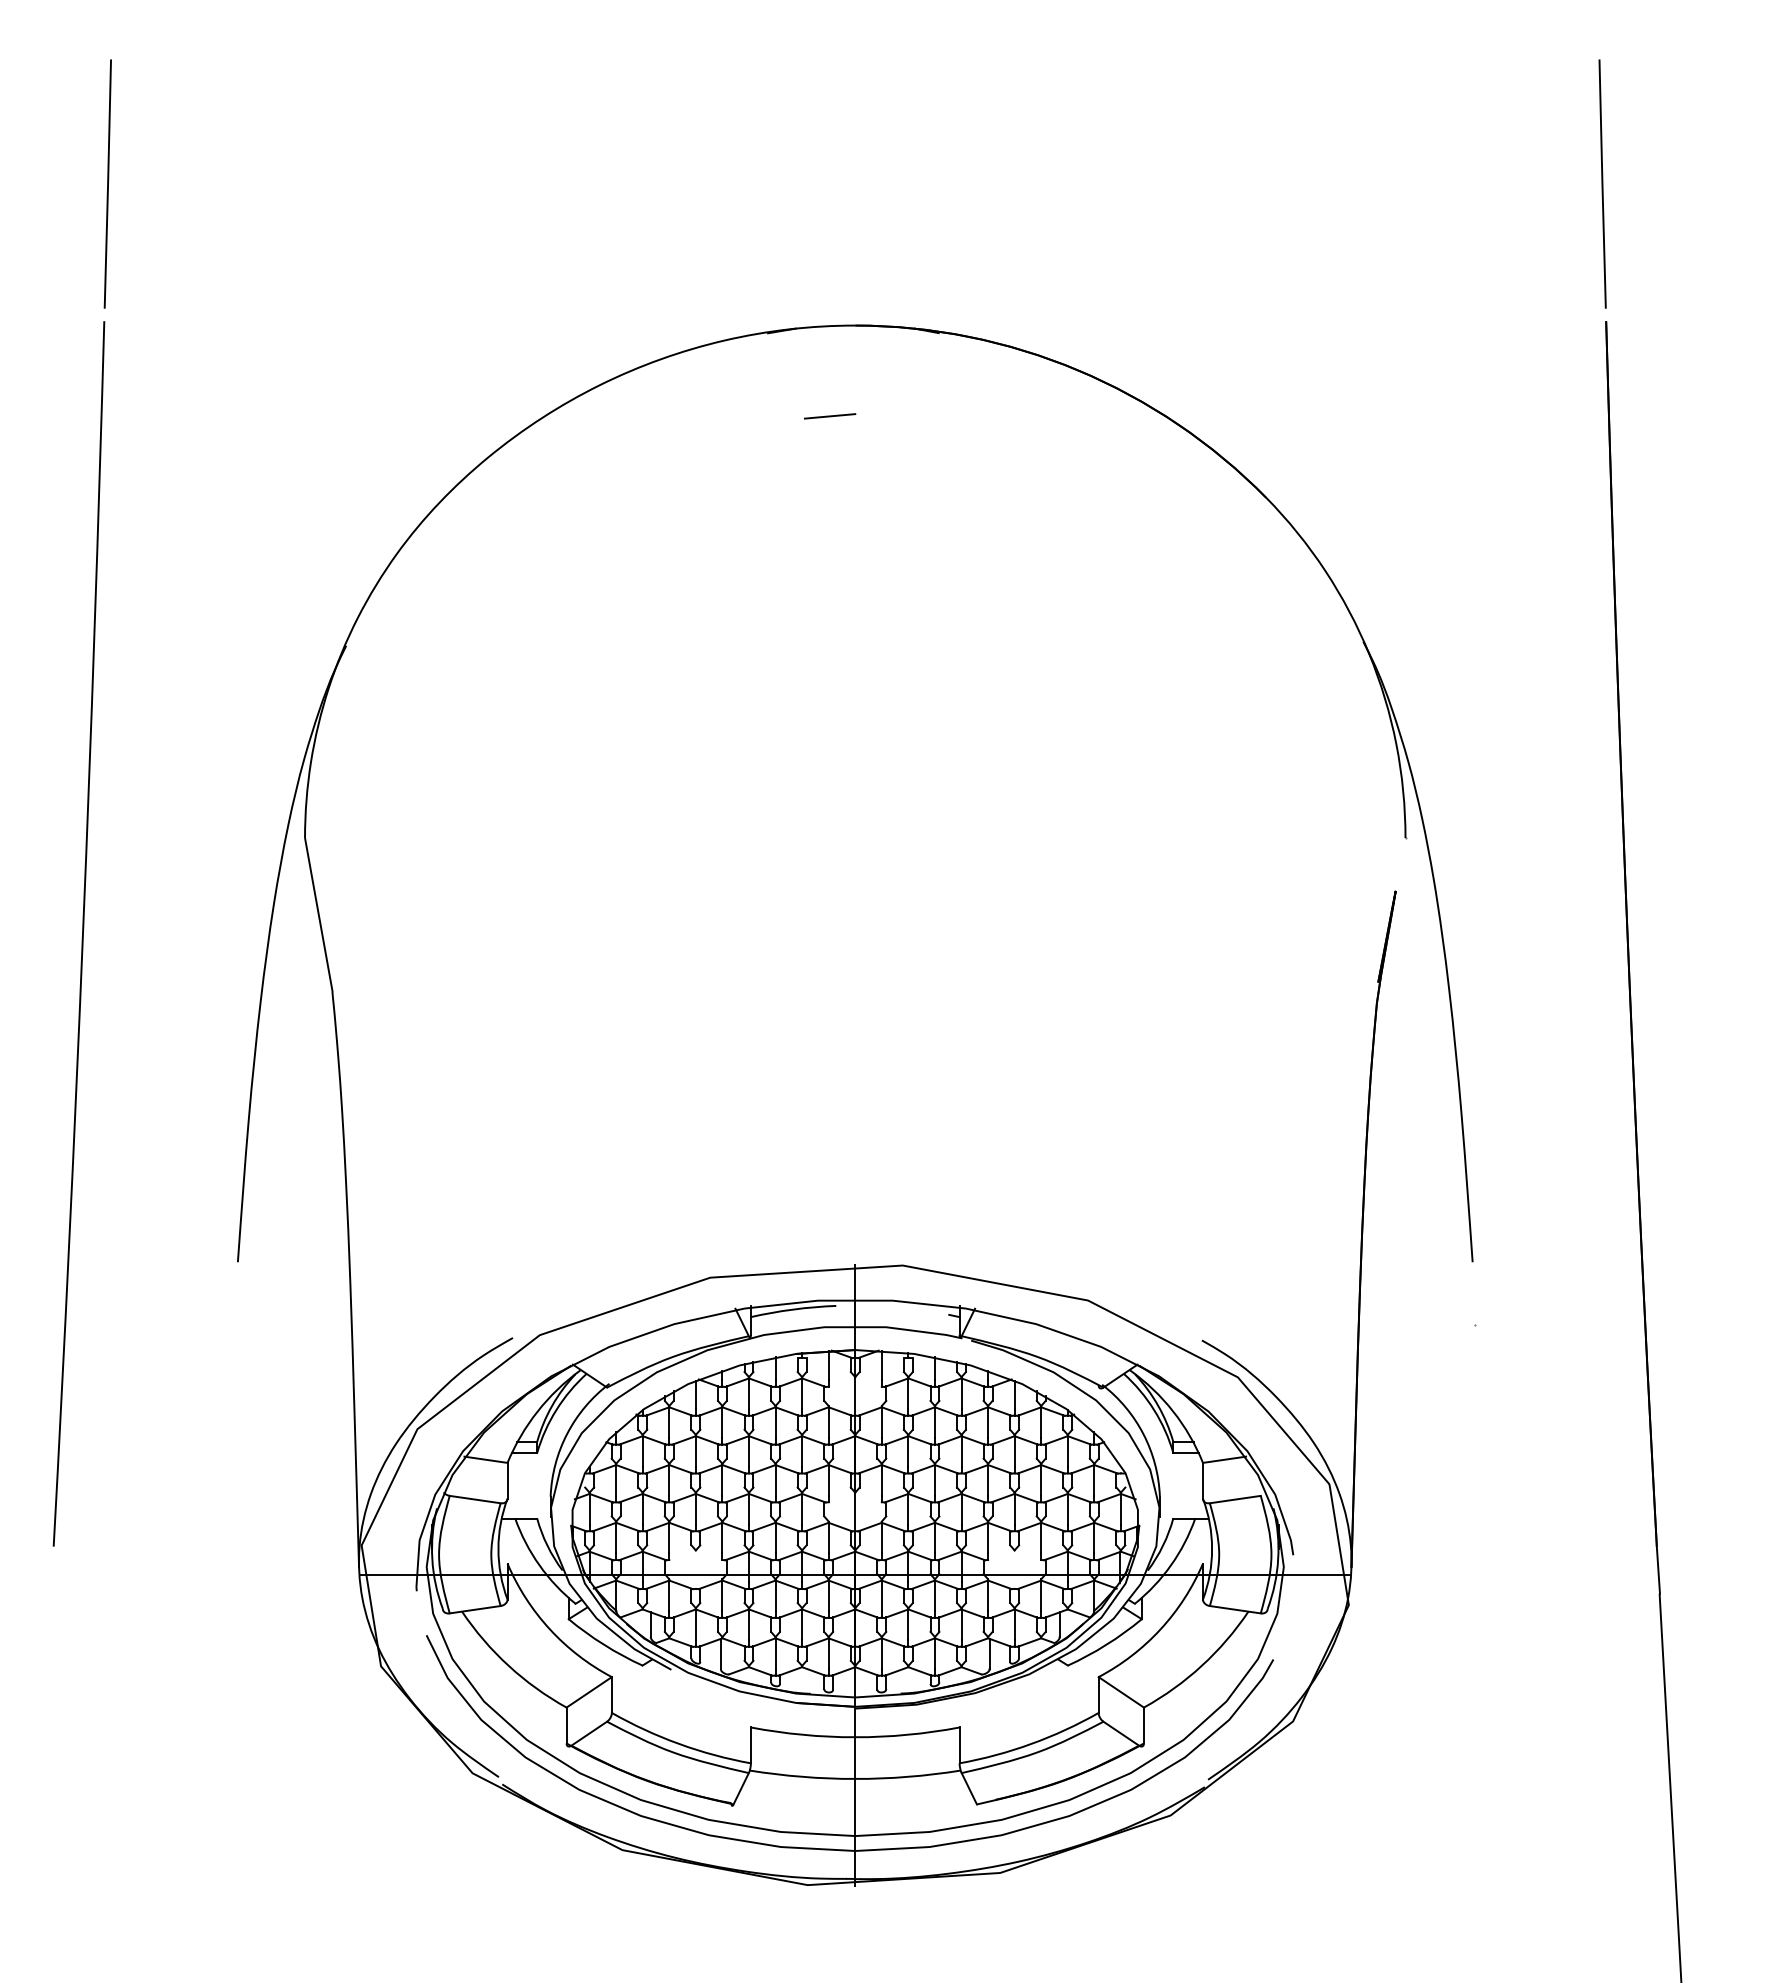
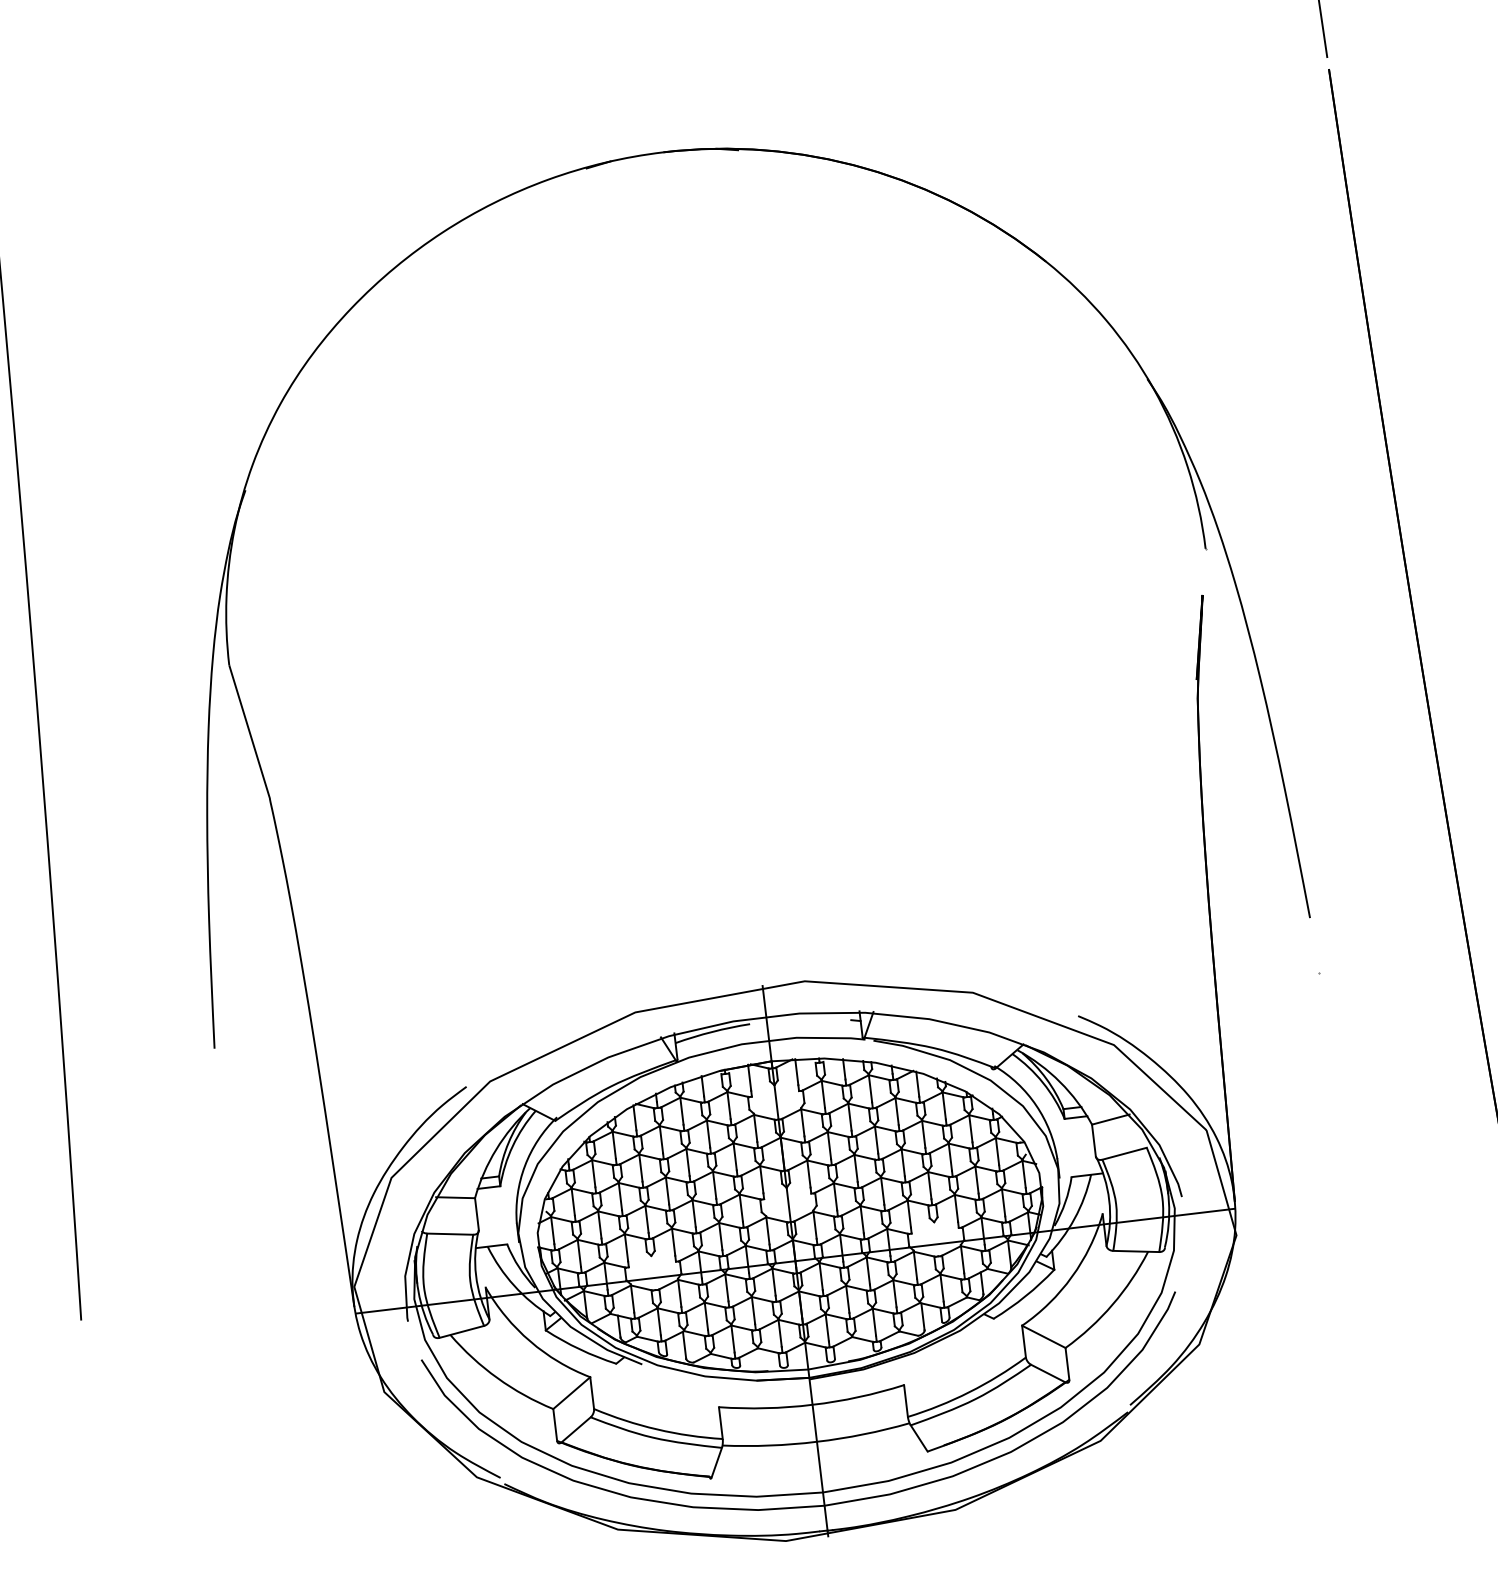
line: (829, 416) -> (649, 235), removed

